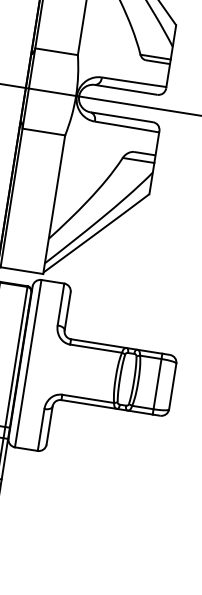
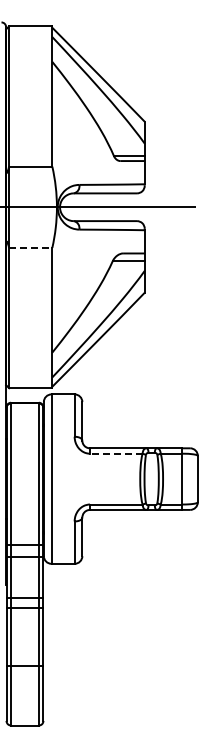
line: (43, 131) -> (30, 247), solid -> dashed
line: (95, 348) -> (115, 453), solid -> dashed

